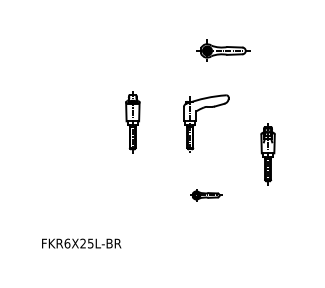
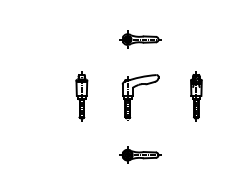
part: (223, 50) -> (140, 39), moved
part: (267, 154) -> (195, 96), moved
part: (205, 195) -> (139, 155), size x1.67

